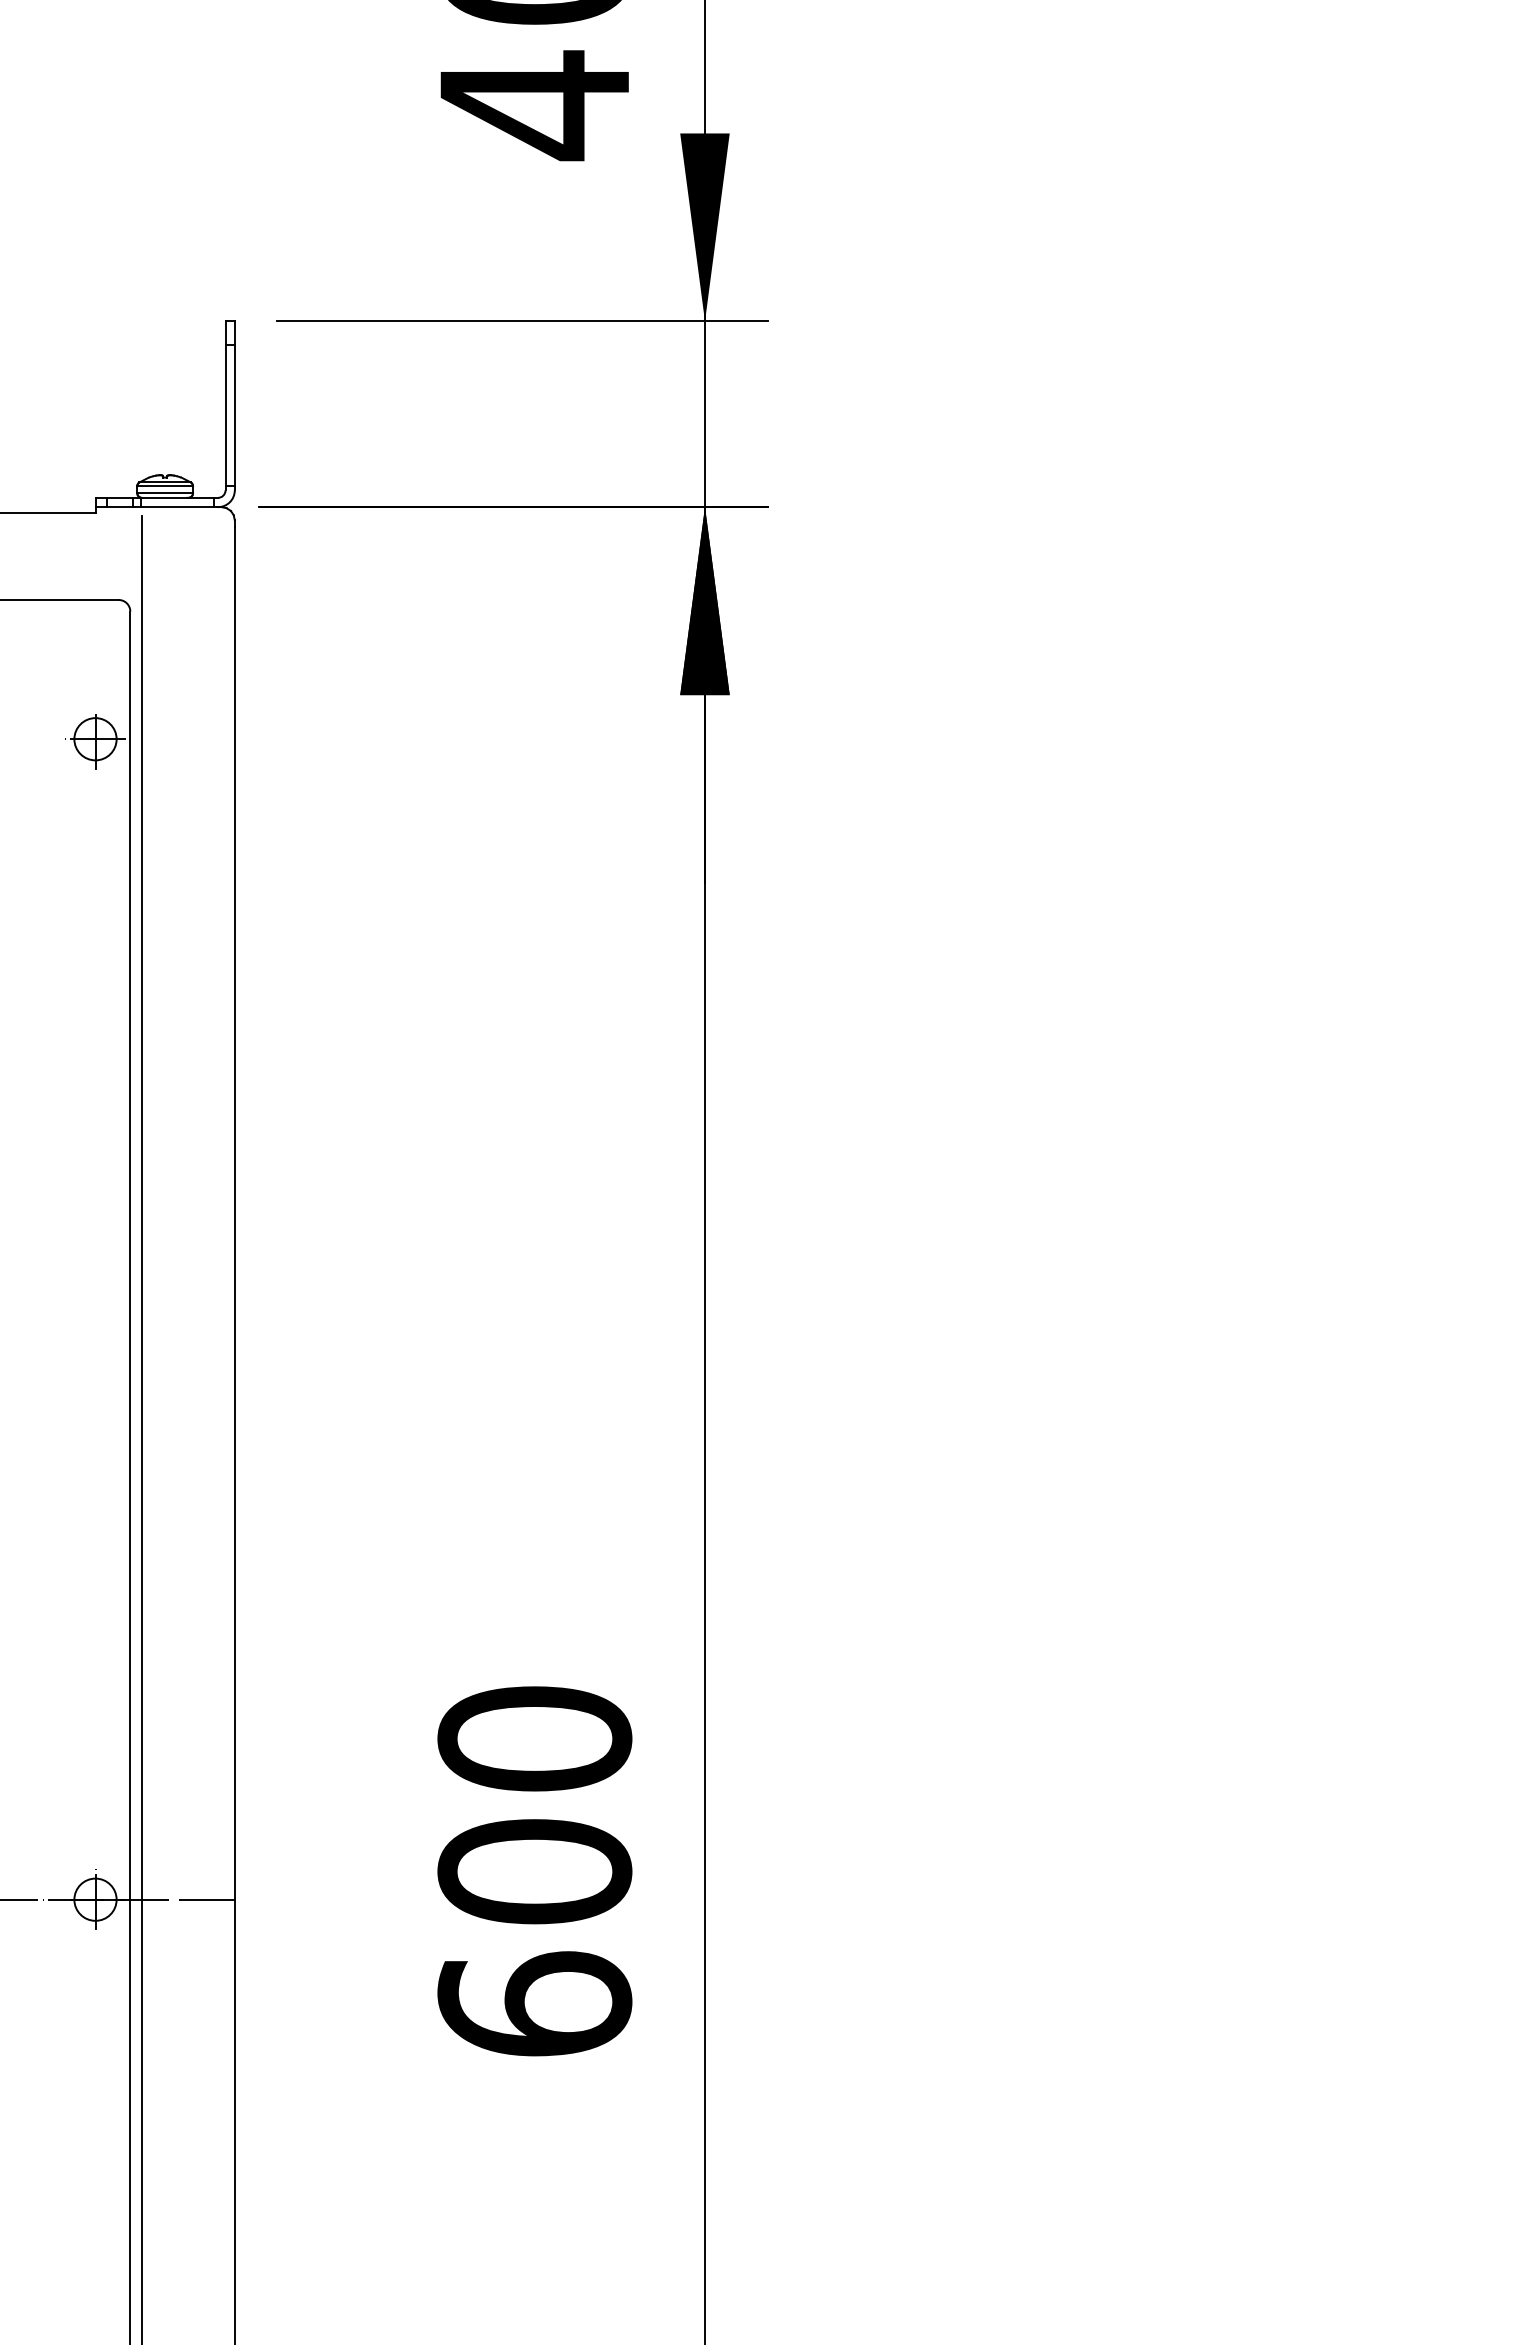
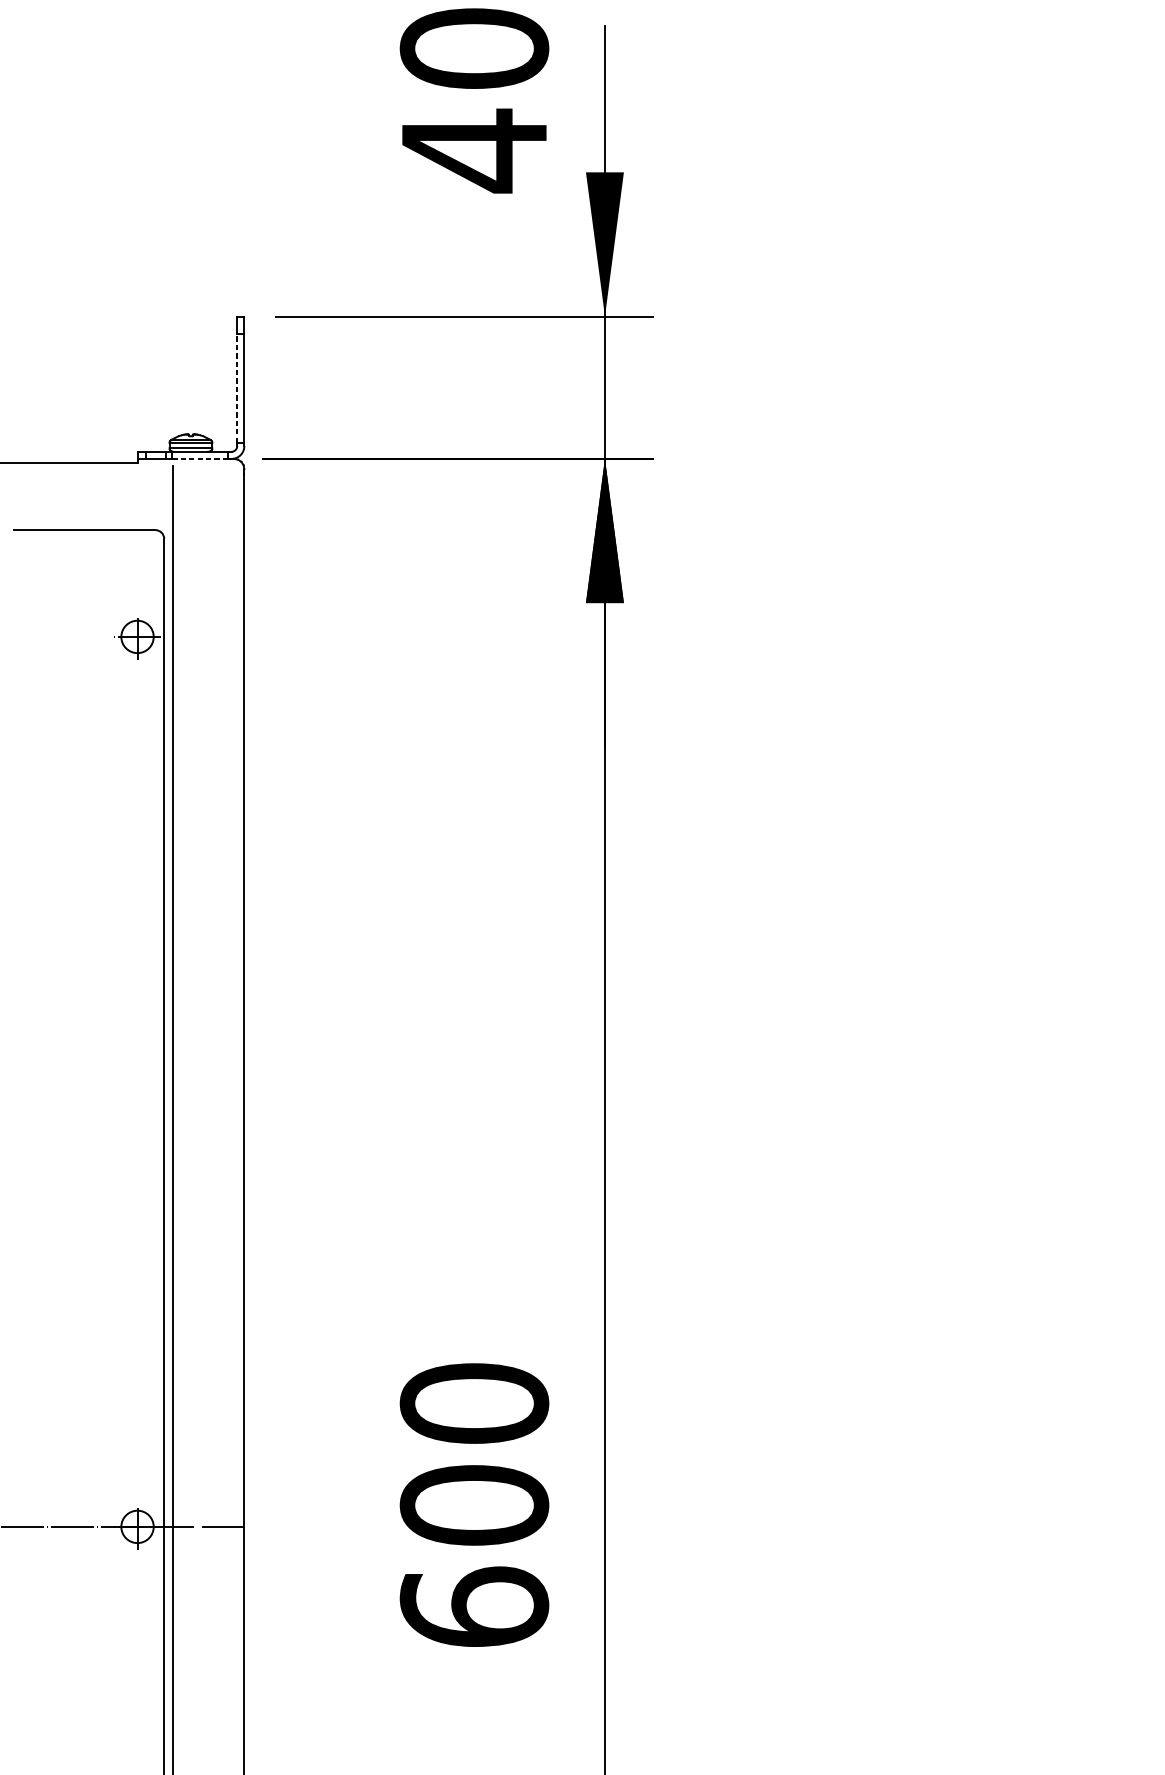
line: (225, 415) -> (237, 388), solid -> dashed
line: (177, 507) -> (200, 459), solid -> dashed

